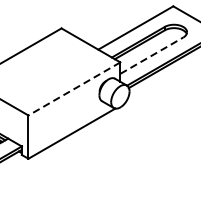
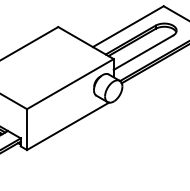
line: (151, 55) -> (143, 52), dashed -> solid
line: (73, 89) -> (69, 84), dashed -> solid

